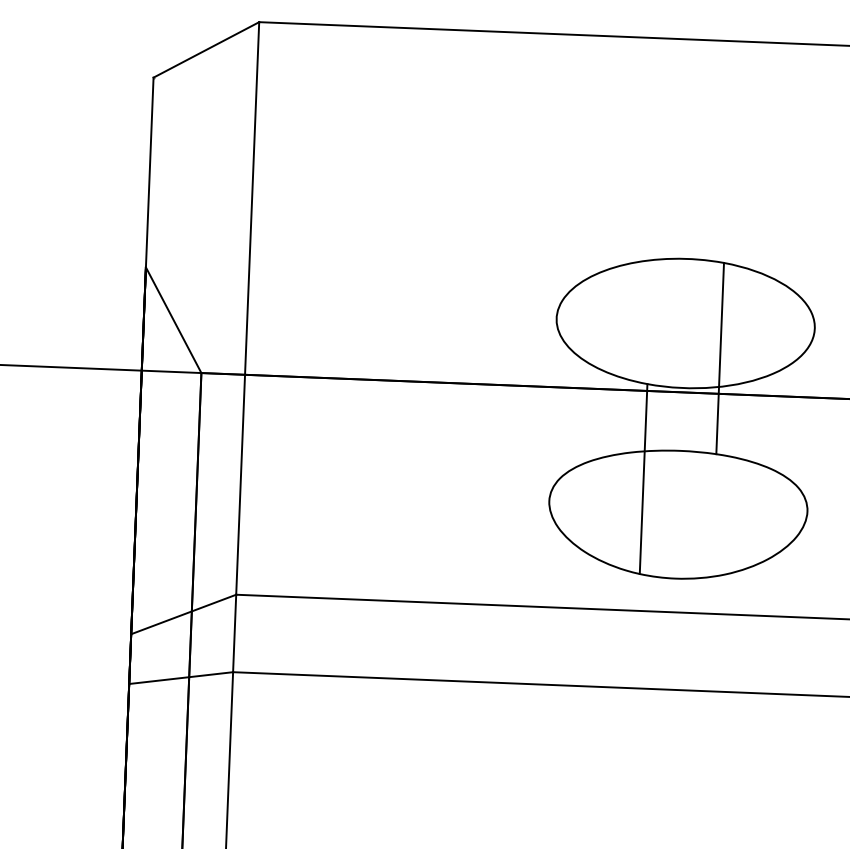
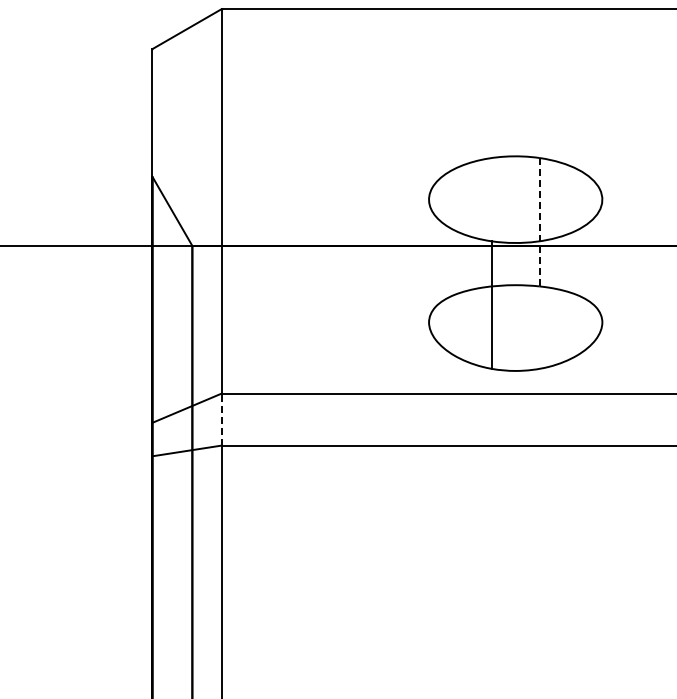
line: (719, 357) -> (539, 221), solid -> dashed
line: (234, 633) -> (221, 419), solid -> dashed

